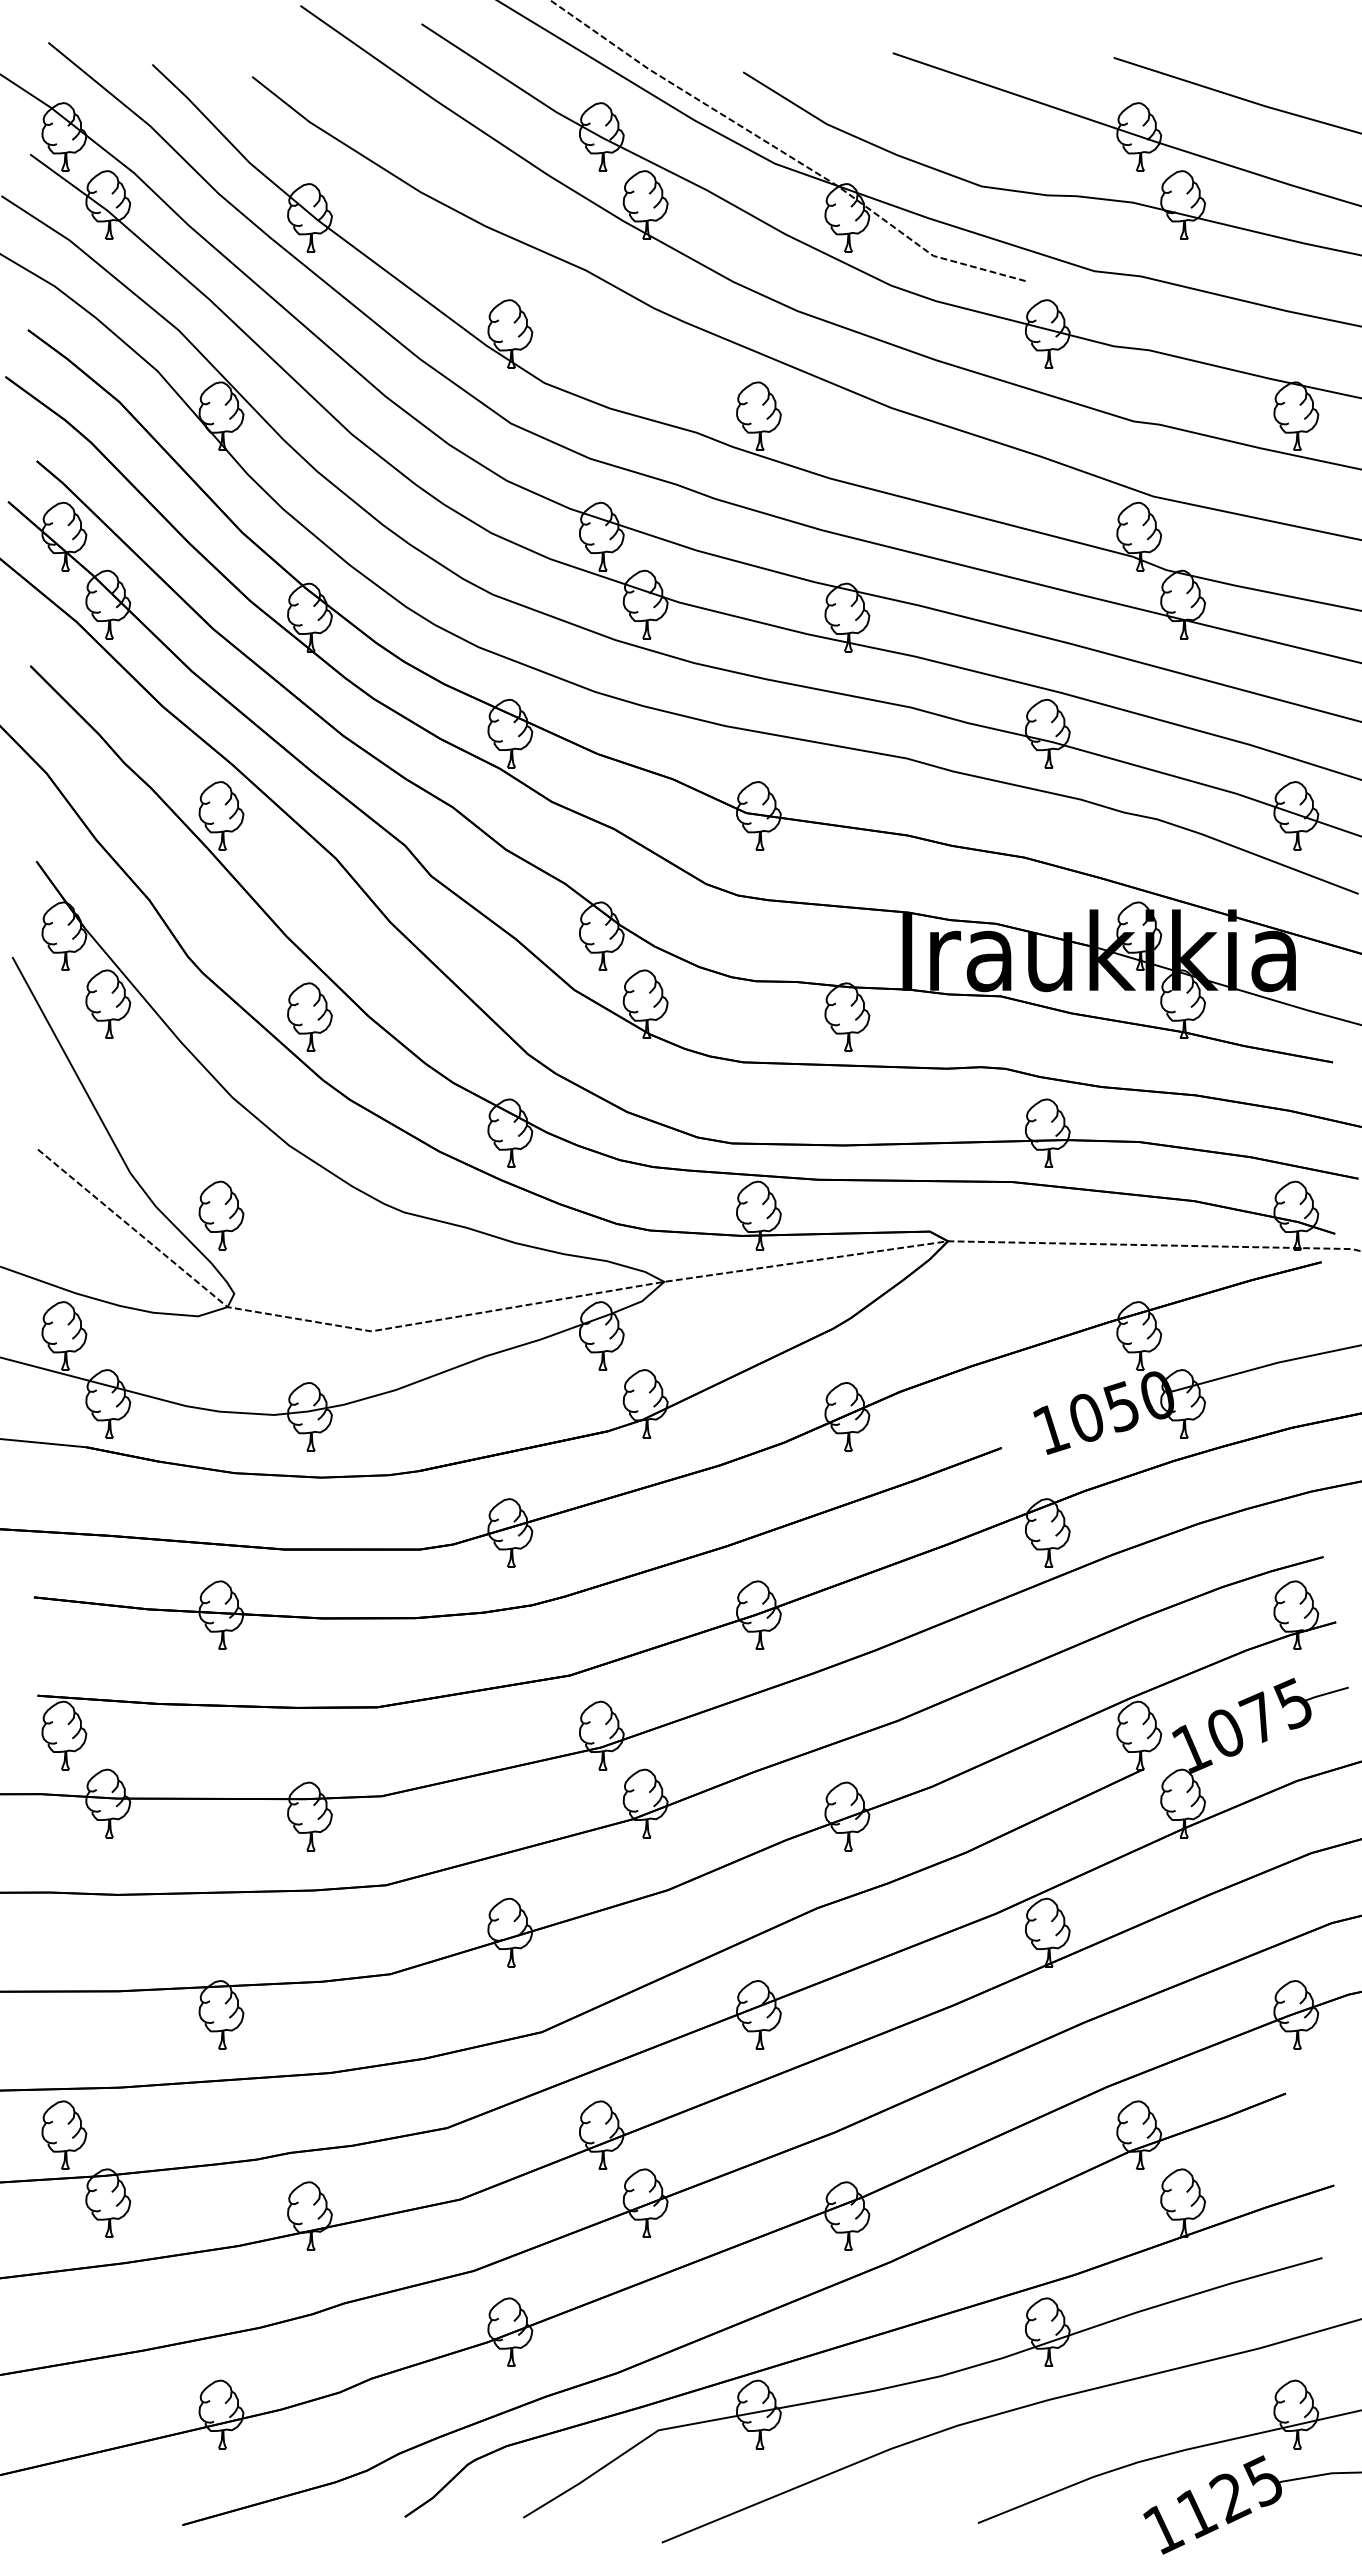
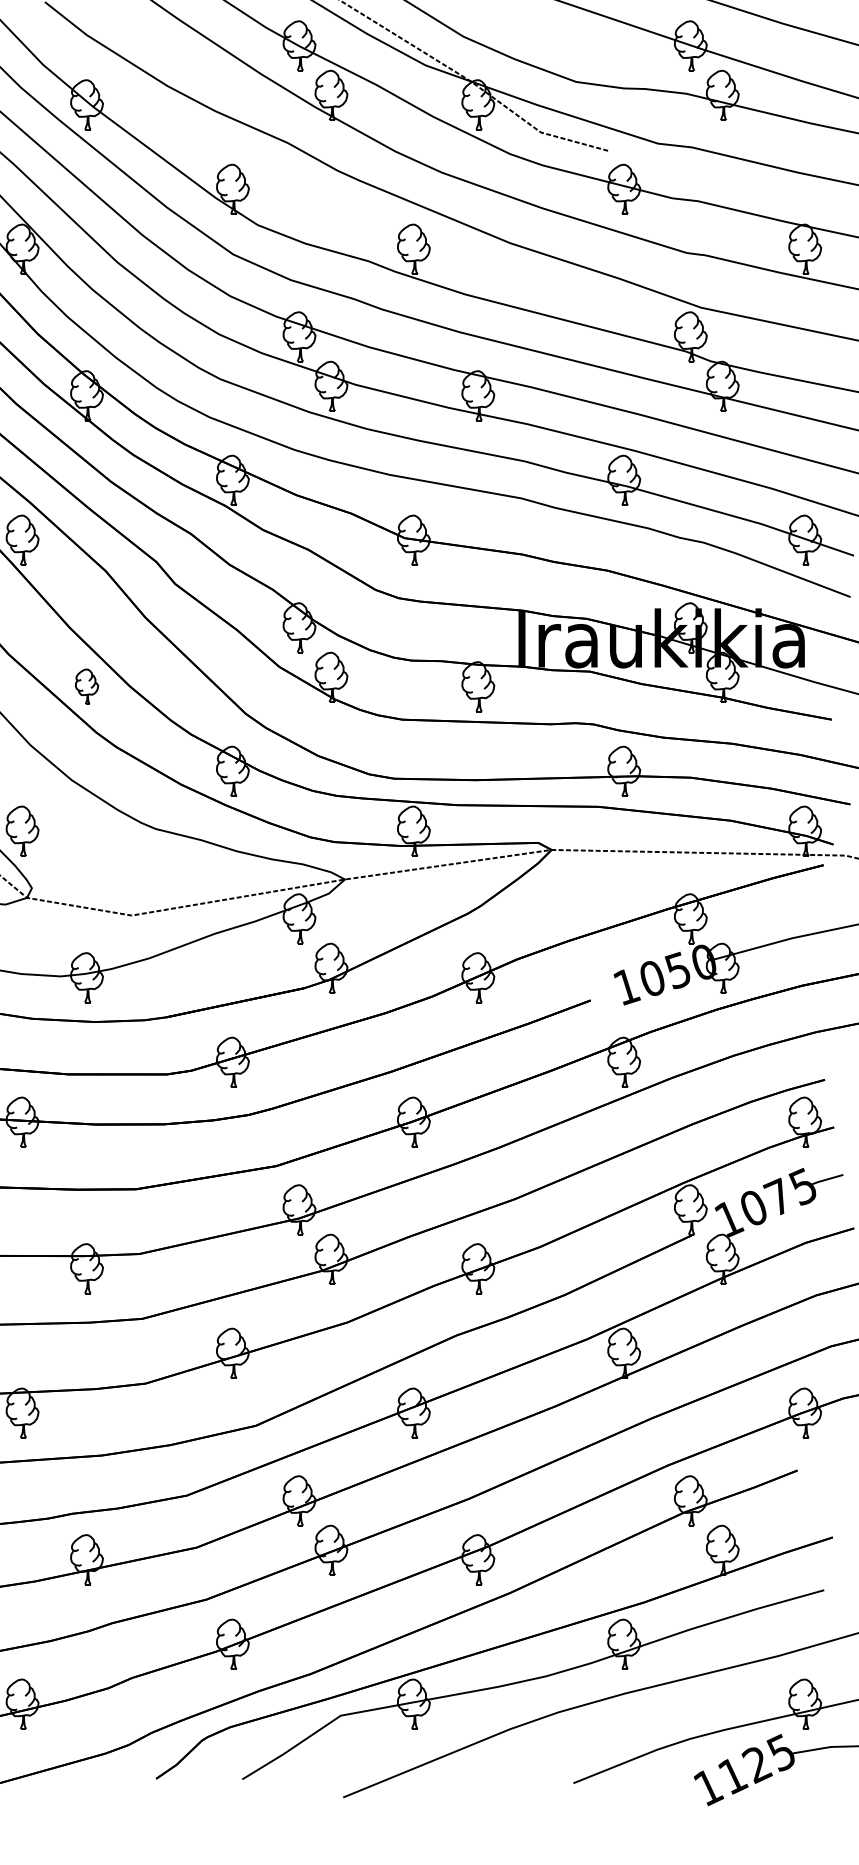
part: (309, 1016) -> (86, 686), size x0.7

